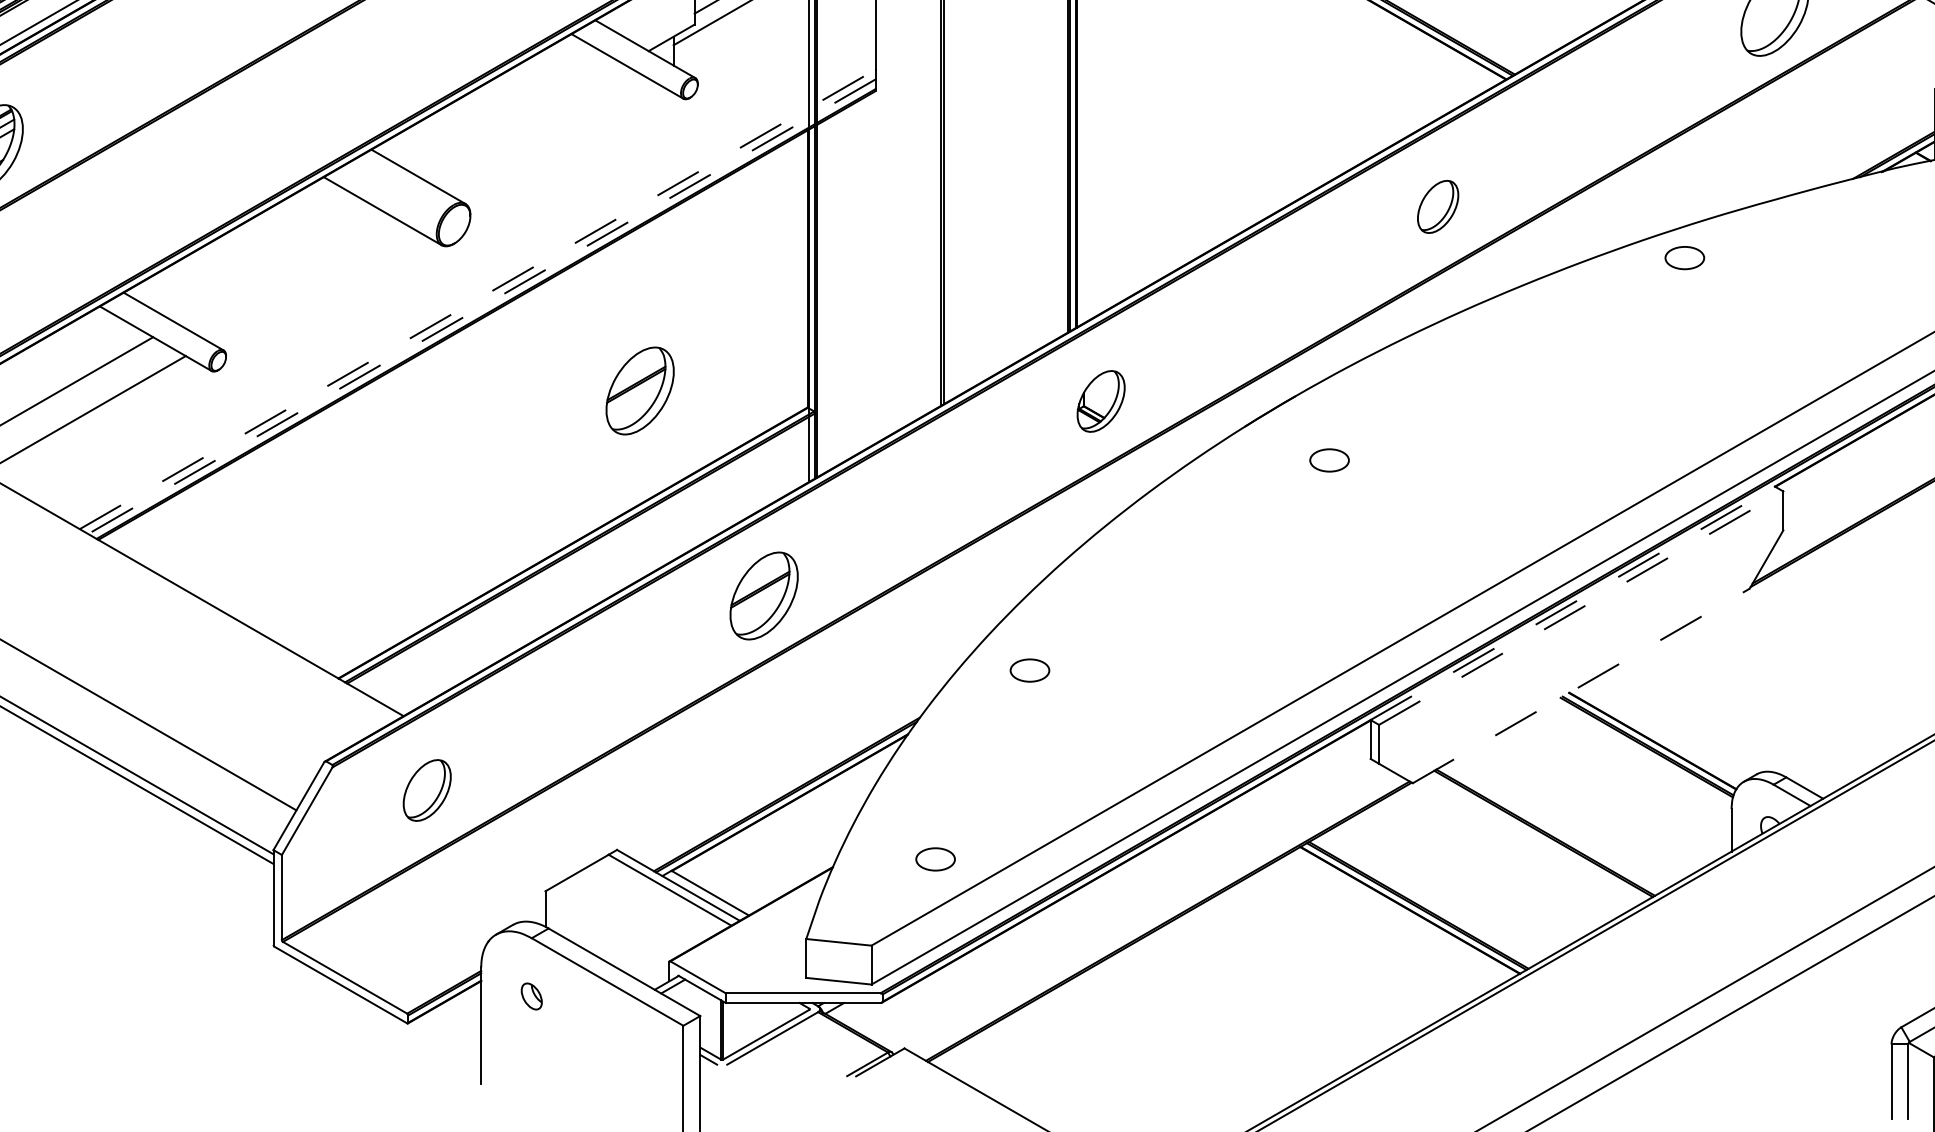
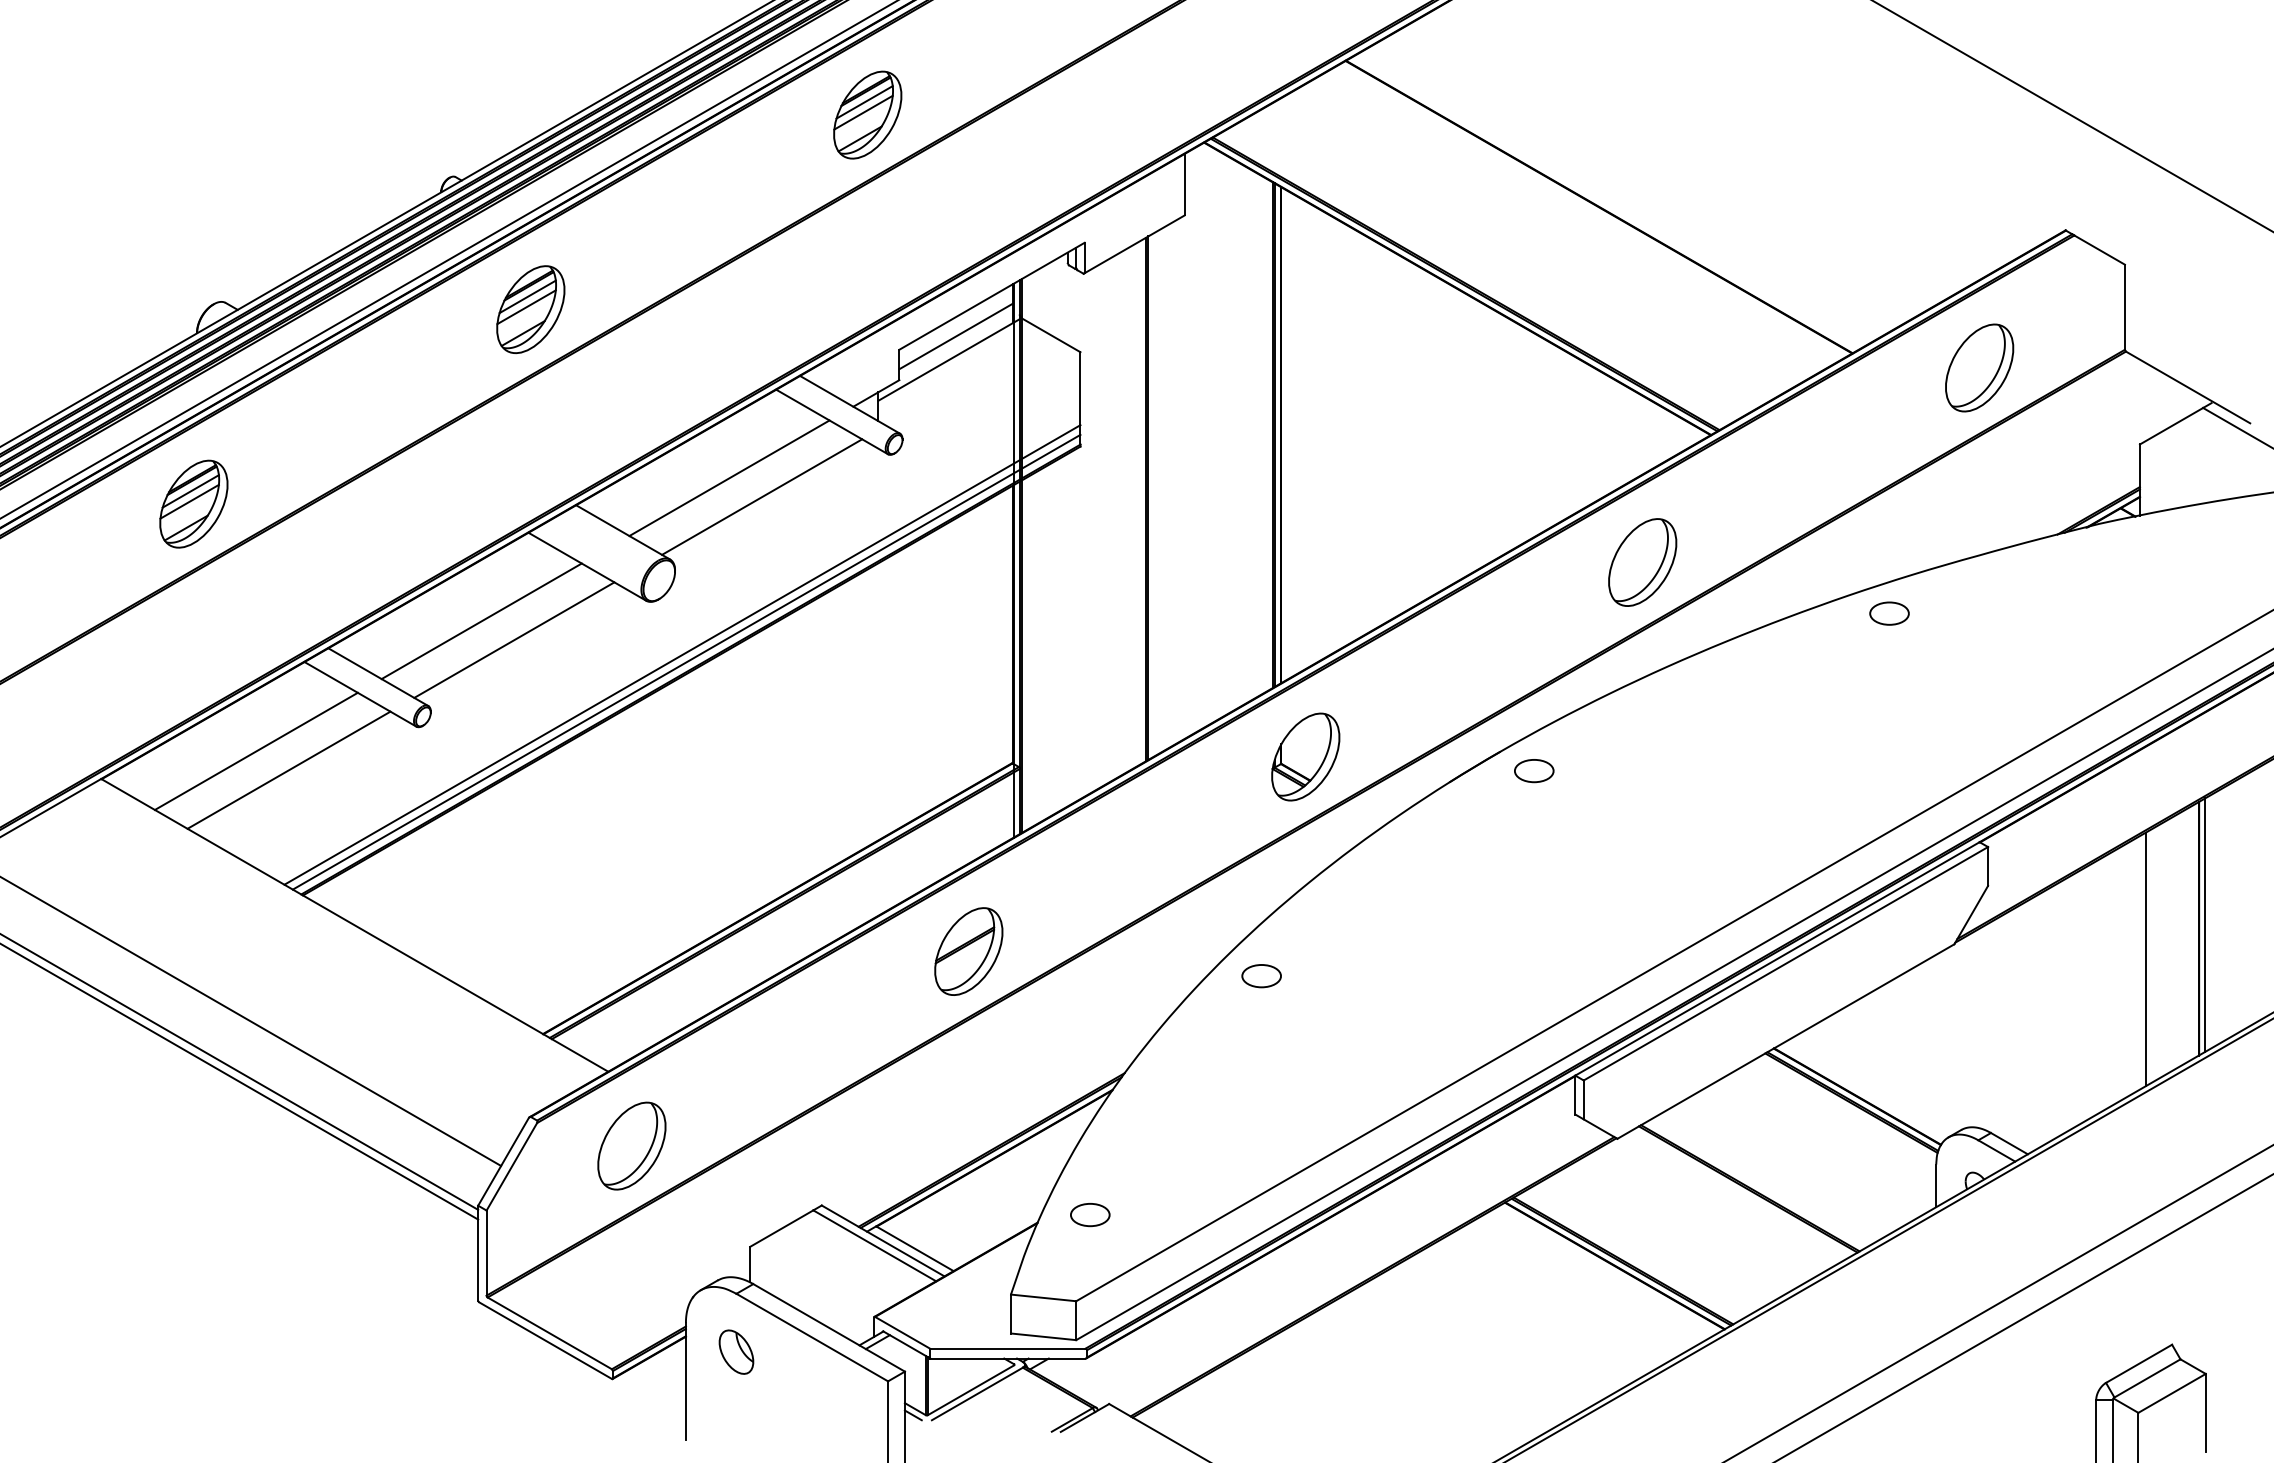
line: (524, 122) -> (729, 478), added
line: (557, 140) -> (762, 496), added
part: (1437, 206) -> (1642, 562), size x1.67
line: (276, 265) -> (481, 621), added
line: (309, 283) -> (514, 639), added
line: (477, 298) -> (682, 654), dashed -> solid
line: (481, 306) -> (686, 662), dashed -> solid
part: (639, 390) -> (844, 746), removed
part: (1100, 400) -> (1305, 756), size x1.43
part: (1329, 460) -> (1534, 771), moved
line: (1572, 602) -> (1777, 958), dashed -> solid
line: (1581, 607) -> (1786, 963), dashed -> solid
part: (1029, 670) -> (1261, 976), moved
line: (1580, 685) -> (1785, 1041), dashed -> solid
part: (426, 789) -> (631, 1145), size x1.43
part: (935, 859) -> (1090, 1215), moved
part: (531, 995) -> (736, 1351), size x1.67

